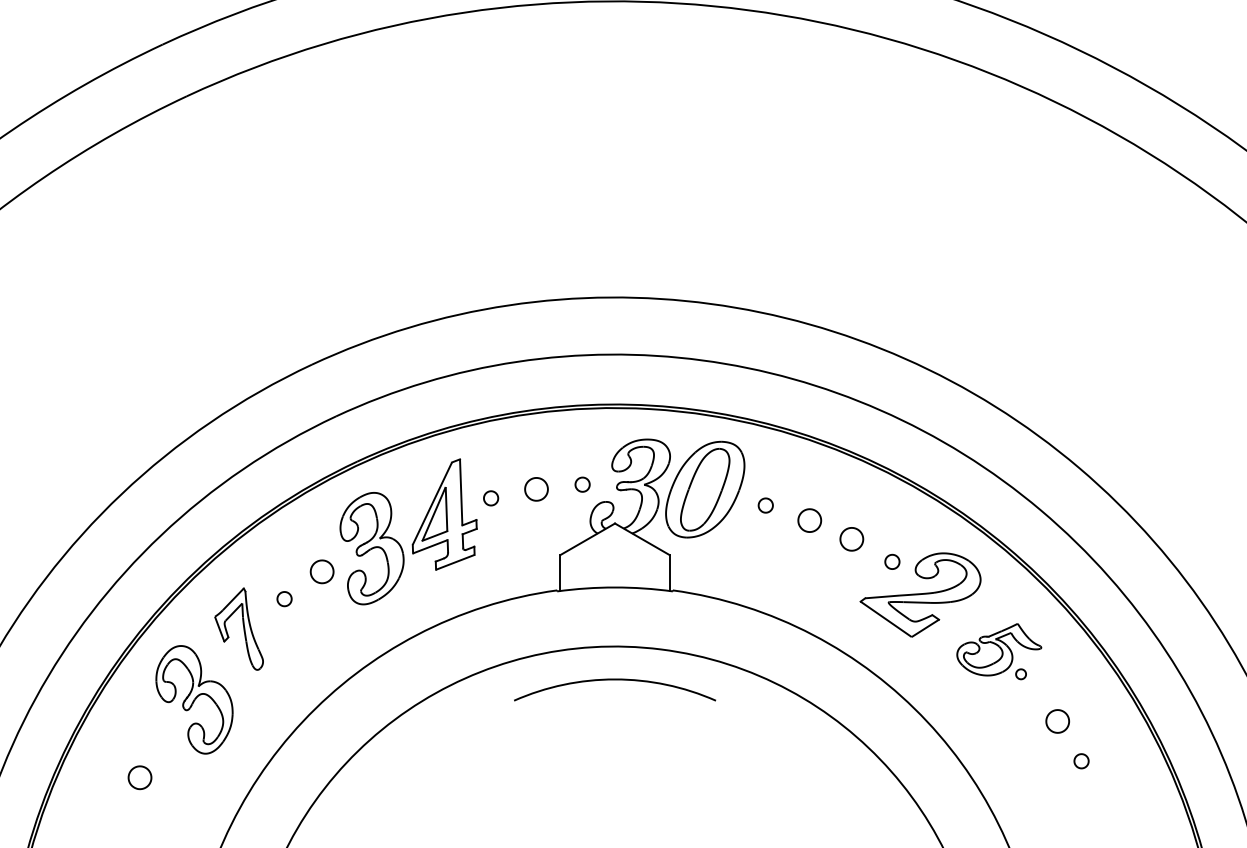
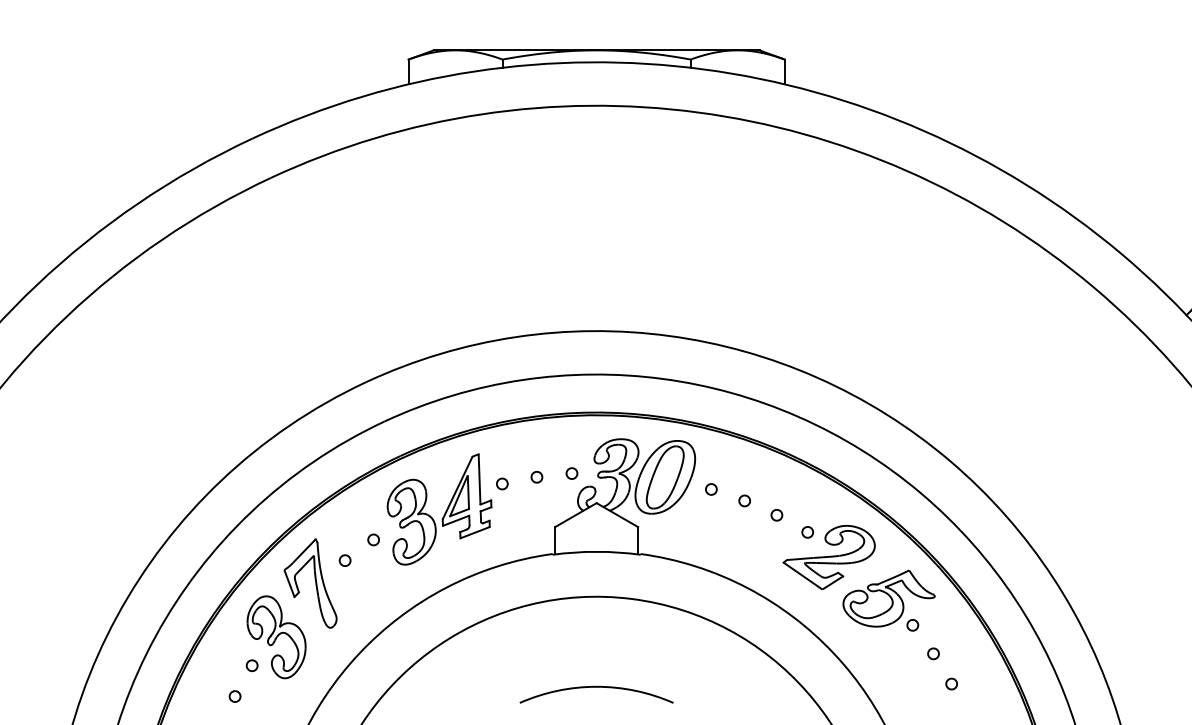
part: (536, 489) -> (536, 477), size x0.62
part: (809, 520) -> (744, 500), size x0.62
part: (851, 539) -> (776, 515), size x0.62
part: (321, 571) -> (373, 539), size x0.62
part: (239, 629) -> (310, 583), size x1.43
part: (998, 651) -> (888, 600), size x1.43
arc: (614, 680) -> (596, 687), moved
part: (1057, 721) -> (933, 653), size x0.62
part: (161, 736) -> (251, 665), added
part: (139, 777) -> (234, 696), size x0.62

